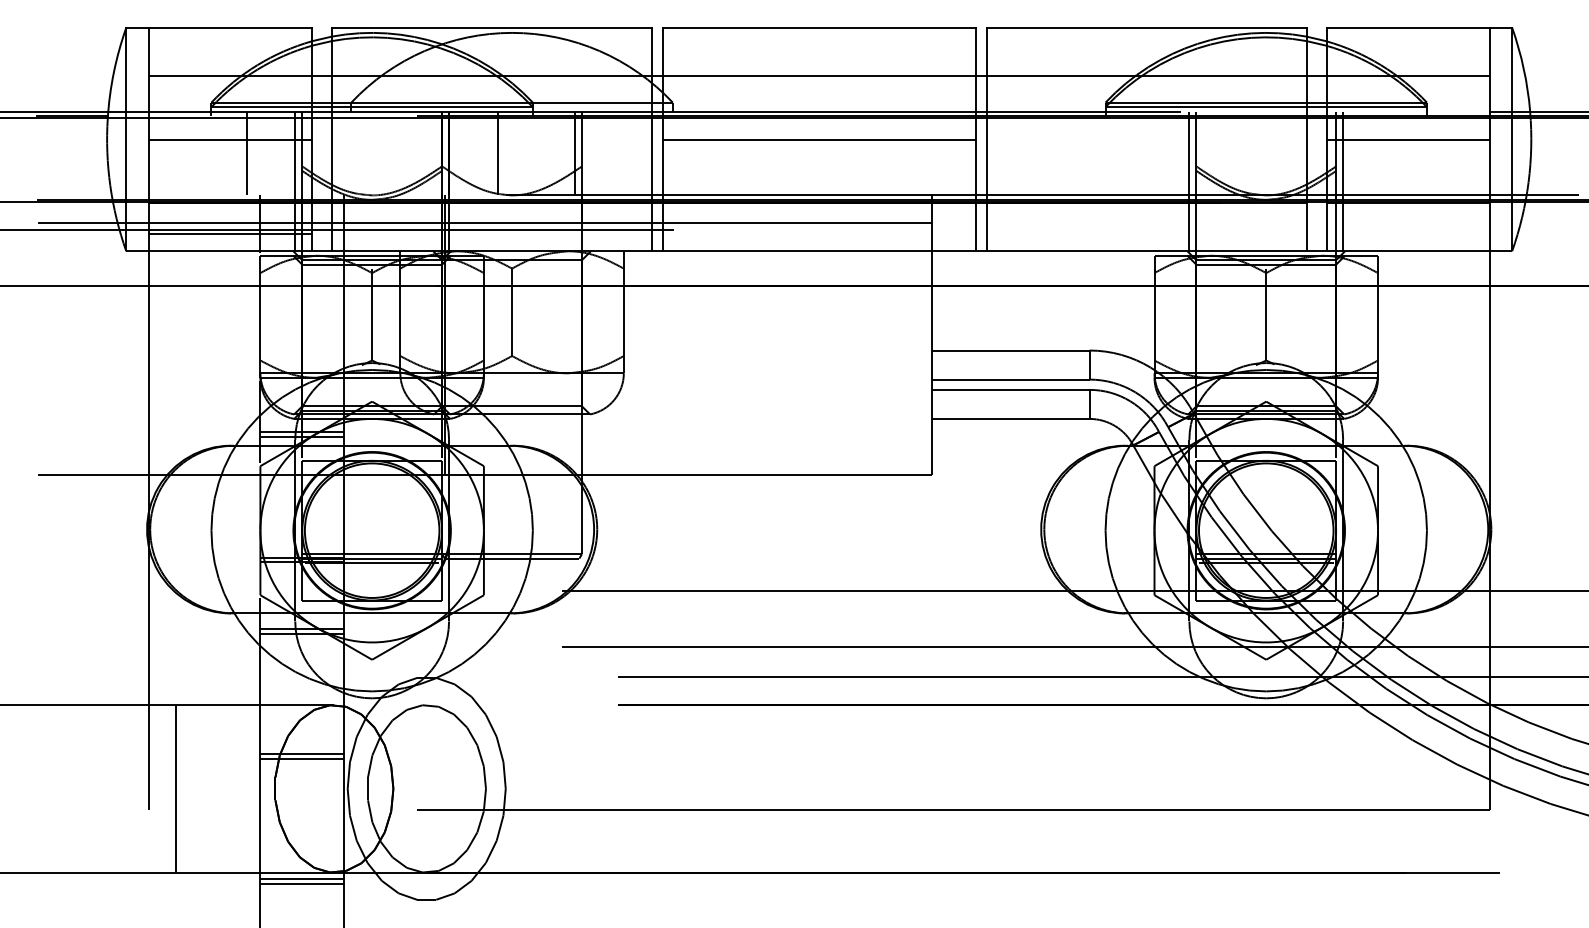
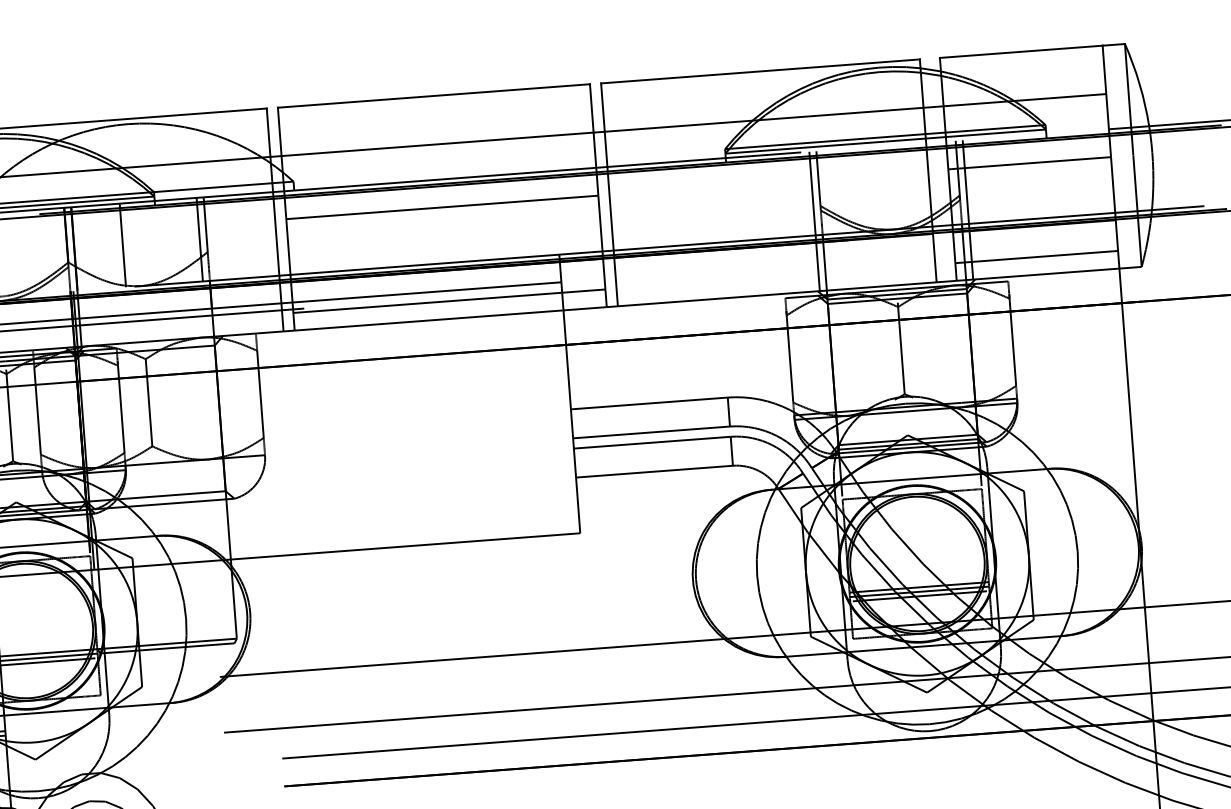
line: (818, 233) -> (448, 301), added
line: (1407, 233) -> (1036, 257), added

